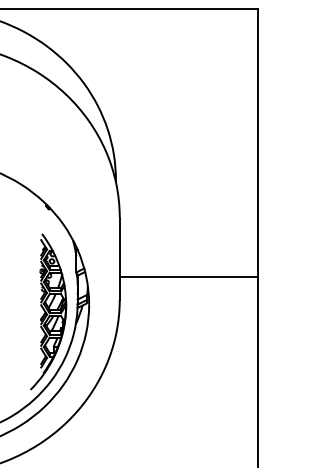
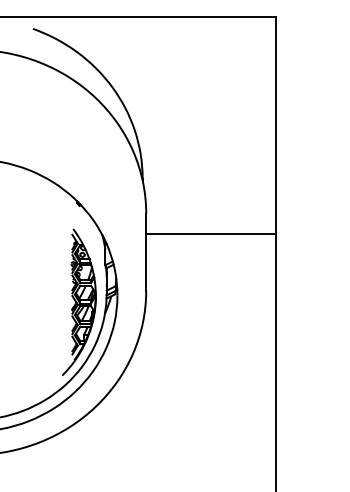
line: (188, 277) -> (210, 234), moved

